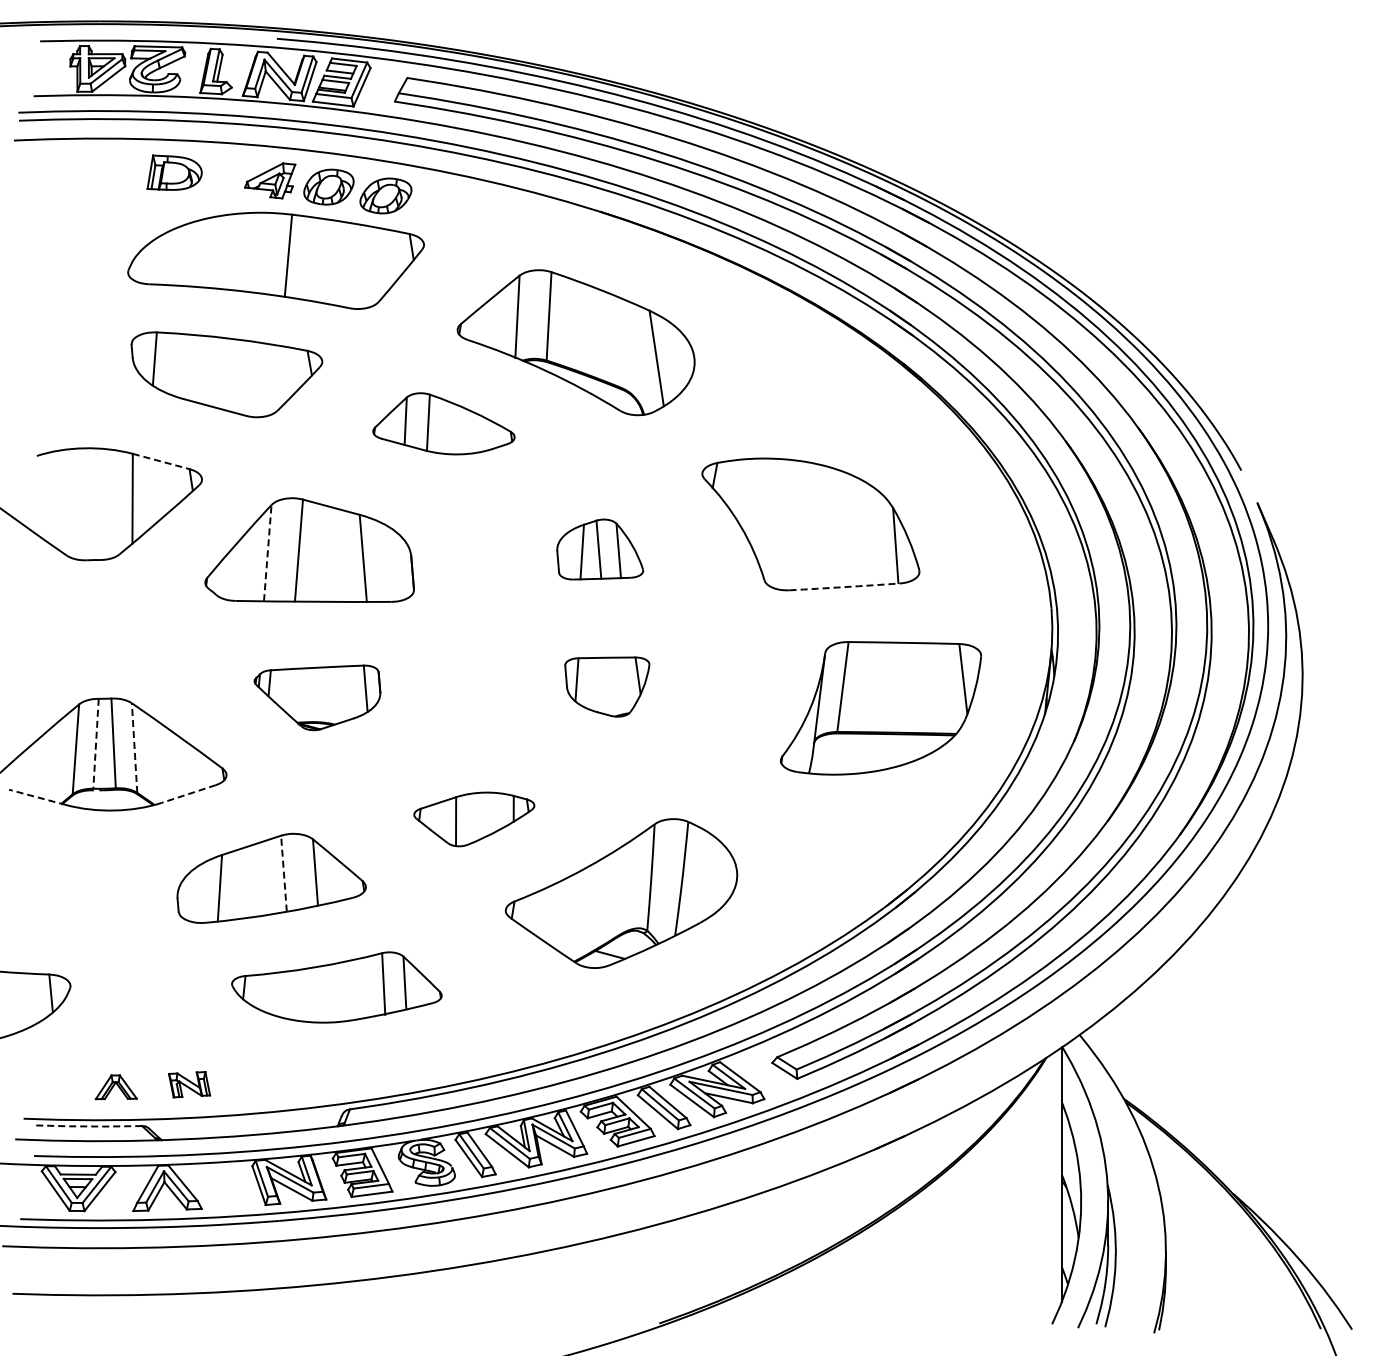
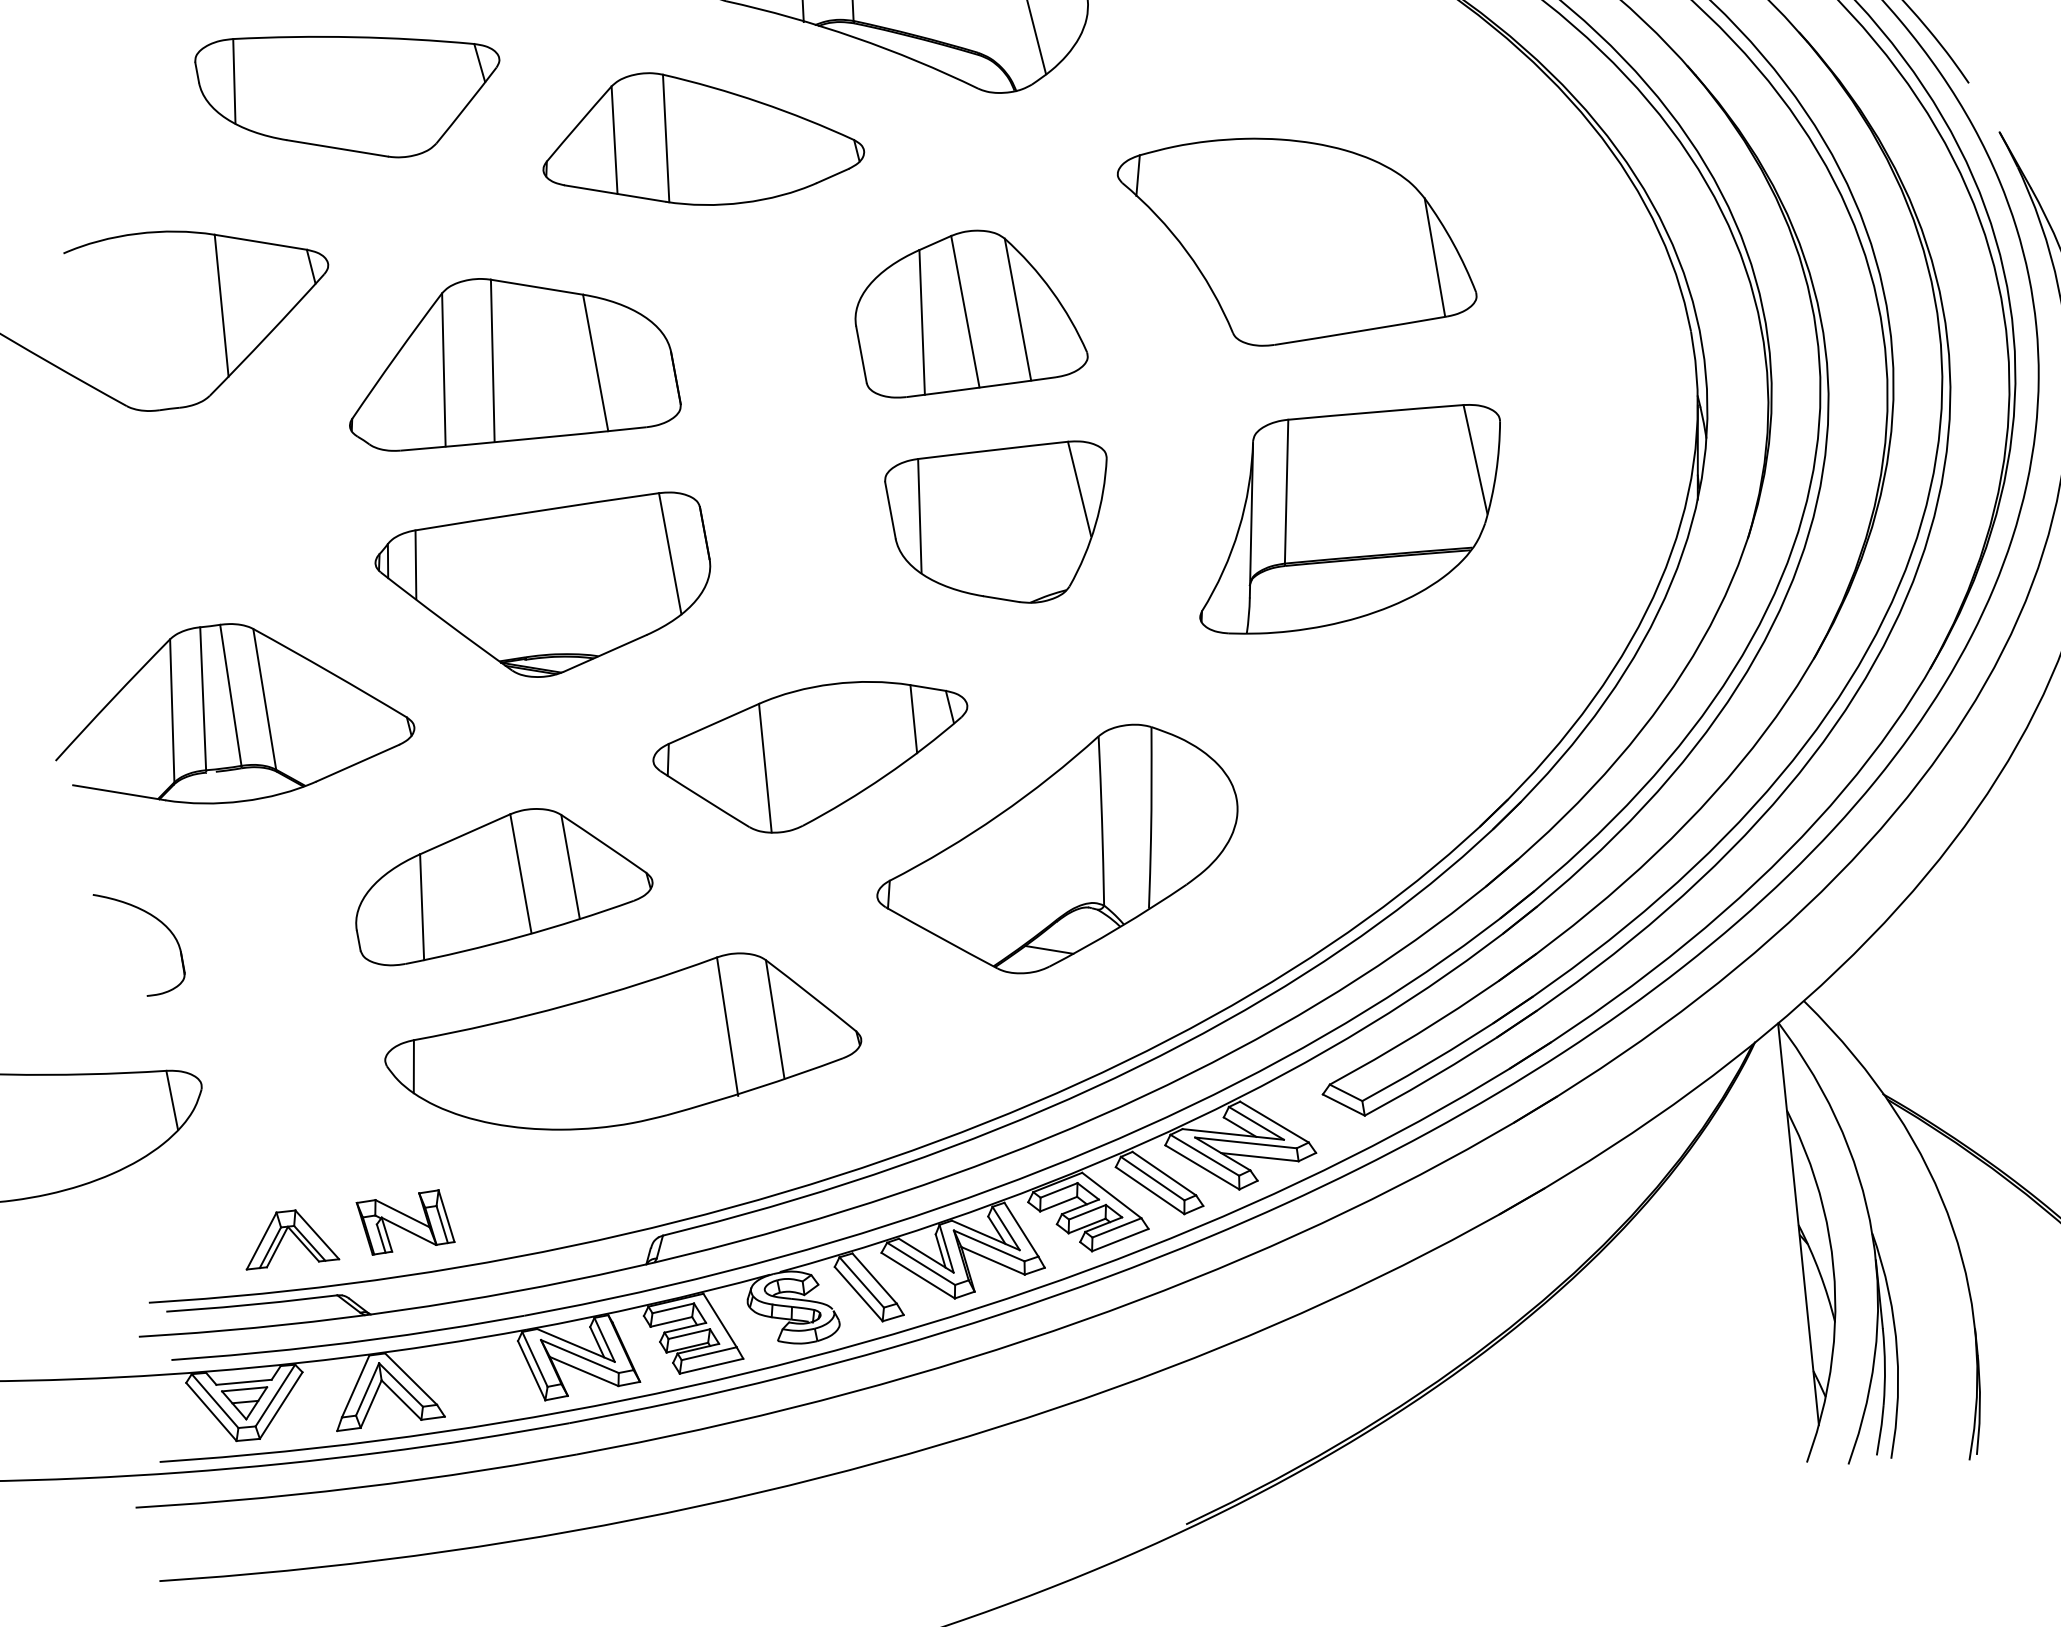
part: (443, 423) -> (700, 136), size x1.43
line: (161, 461) -> (261, 242), dashed -> solid
part: (599, 549) -> (967, 310), size x1.67
line: (267, 552) -> (443, 369), dashed -> solid
arc: (844, 587) -> (1360, 331), dashed -> solid
part: (607, 686) -> (1002, 526), size x1.67
part: (317, 697) -> (545, 590), size x1.67
part: (880, 708) -> (1349, 519), moved
line: (96, 744) -> (203, 699), dashed -> solid
line: (134, 748) -> (264, 700), dashed -> solid
line: (188, 794) -> (357, 764), dashed -> solid
line: (36, 797) -> (117, 793), dashed -> solid
part: (474, 819) -> (813, 757), size x1.67
line: (283, 873) -> (520, 873), dashed -> solid
part: (53, 880) -> (157, 921), added
part: (336, 987) -> (622, 1045), size x1.43
part: (189, 1084) -> (405, 1222), size x1.43
part: (116, 1087) -> (290, 1238), size x1.43
line: (87, 1126) -> (251, 1304), dashed -> solid

